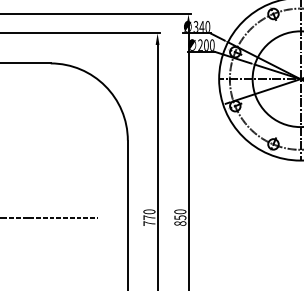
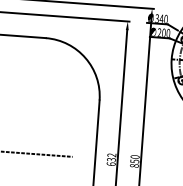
text: (149, 217) -> (111, 159), 770 -> 632

